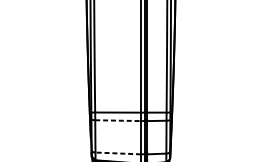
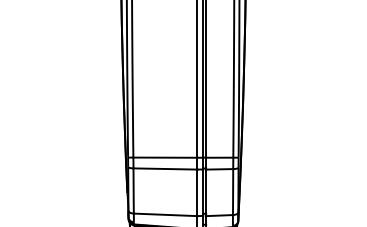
line: (118, 120) -> (165, 168), dashed -> solid
line: (118, 153) -> (165, 214), dashed -> solid

